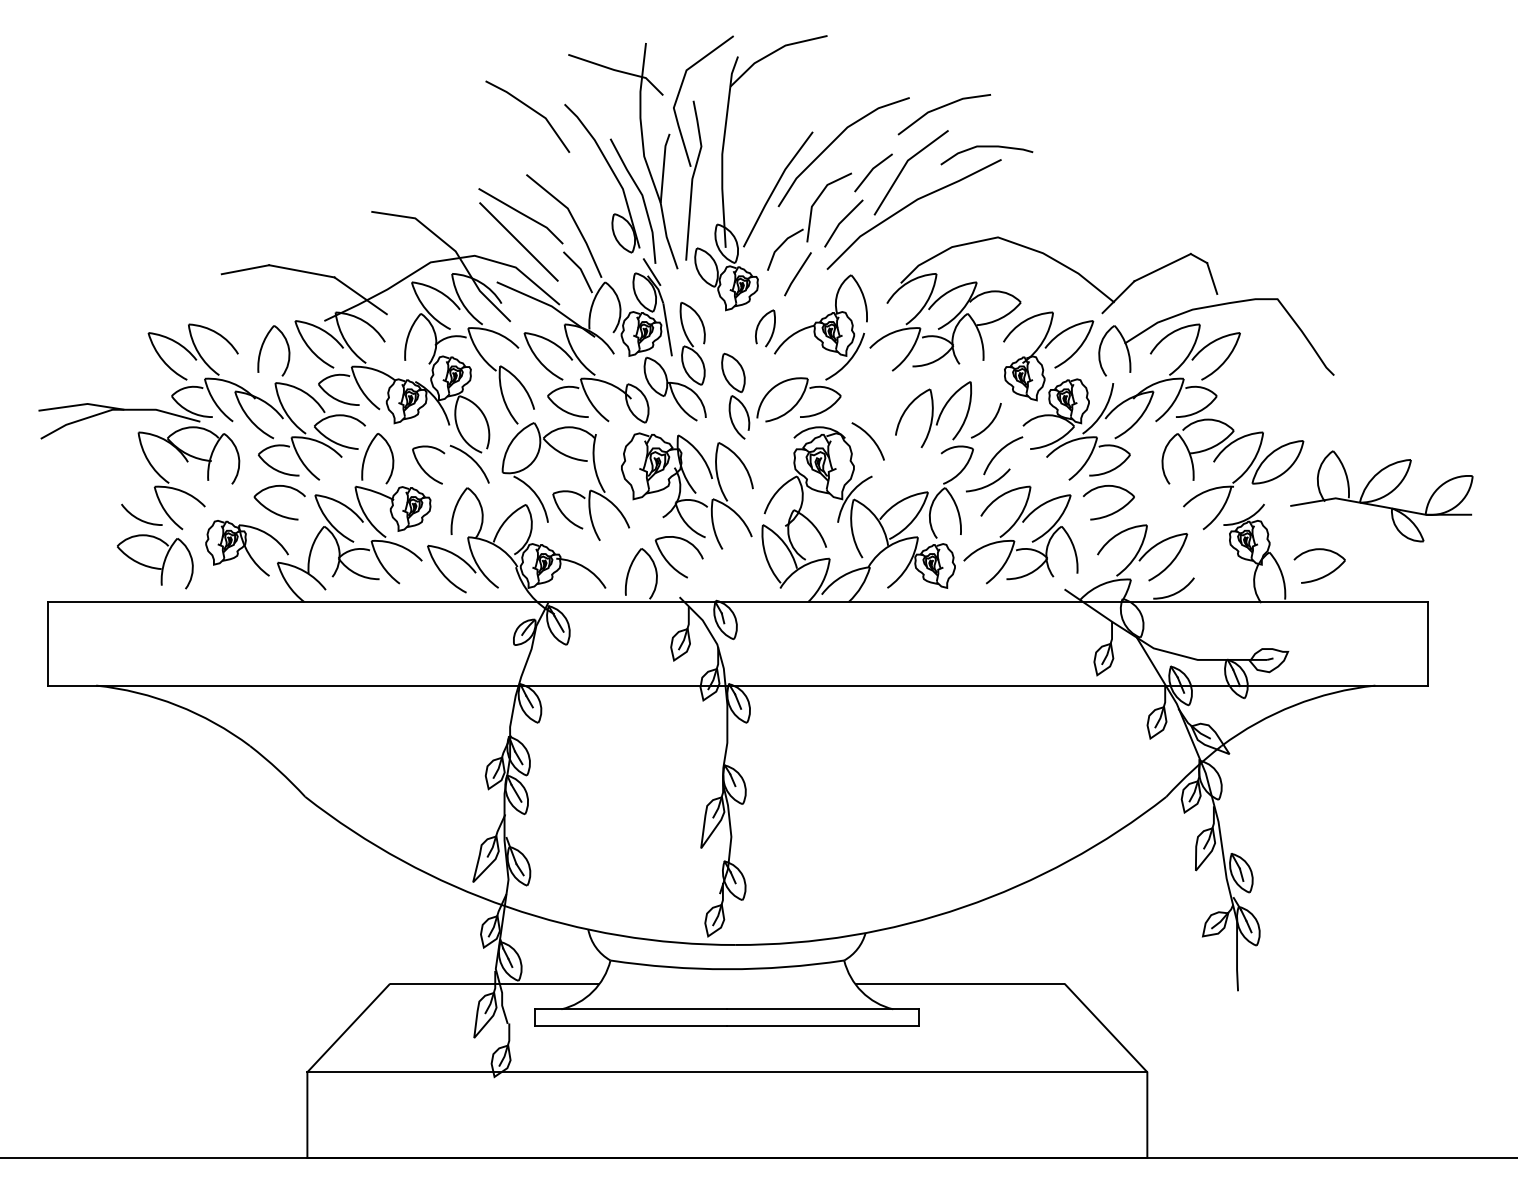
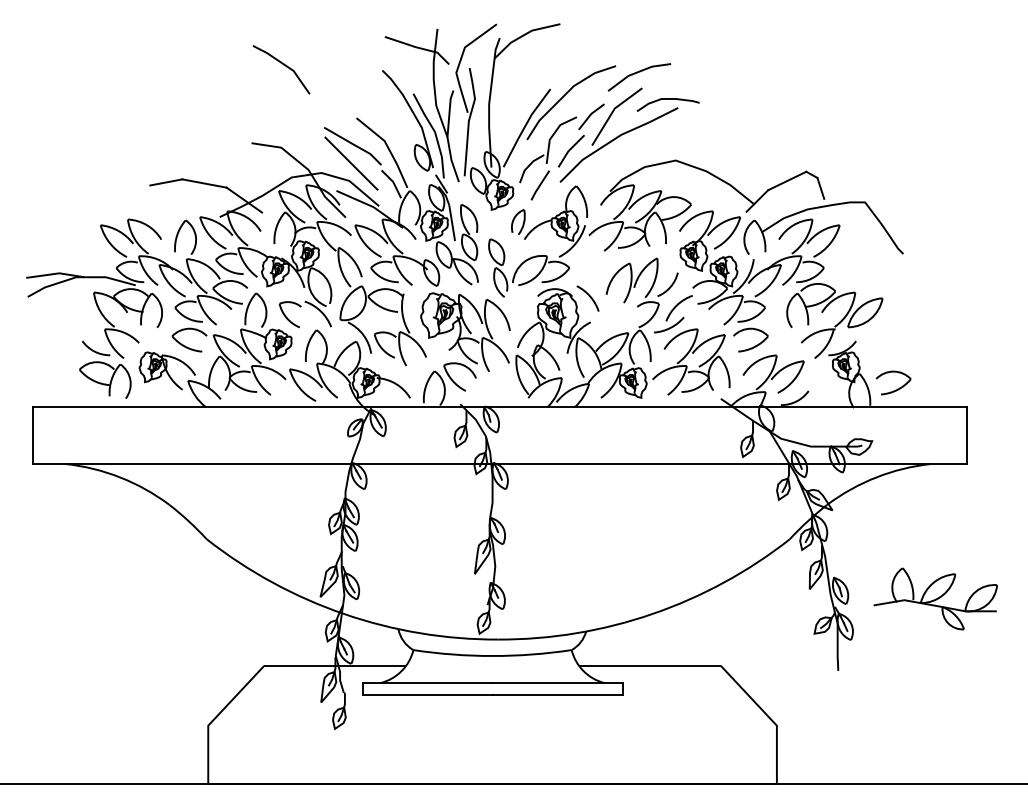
line: (530, 110) -> (283, 65), moved
part: (1381, 495) -> (935, 598), moved
line: (727, 1071) -> (492, 725), removed

